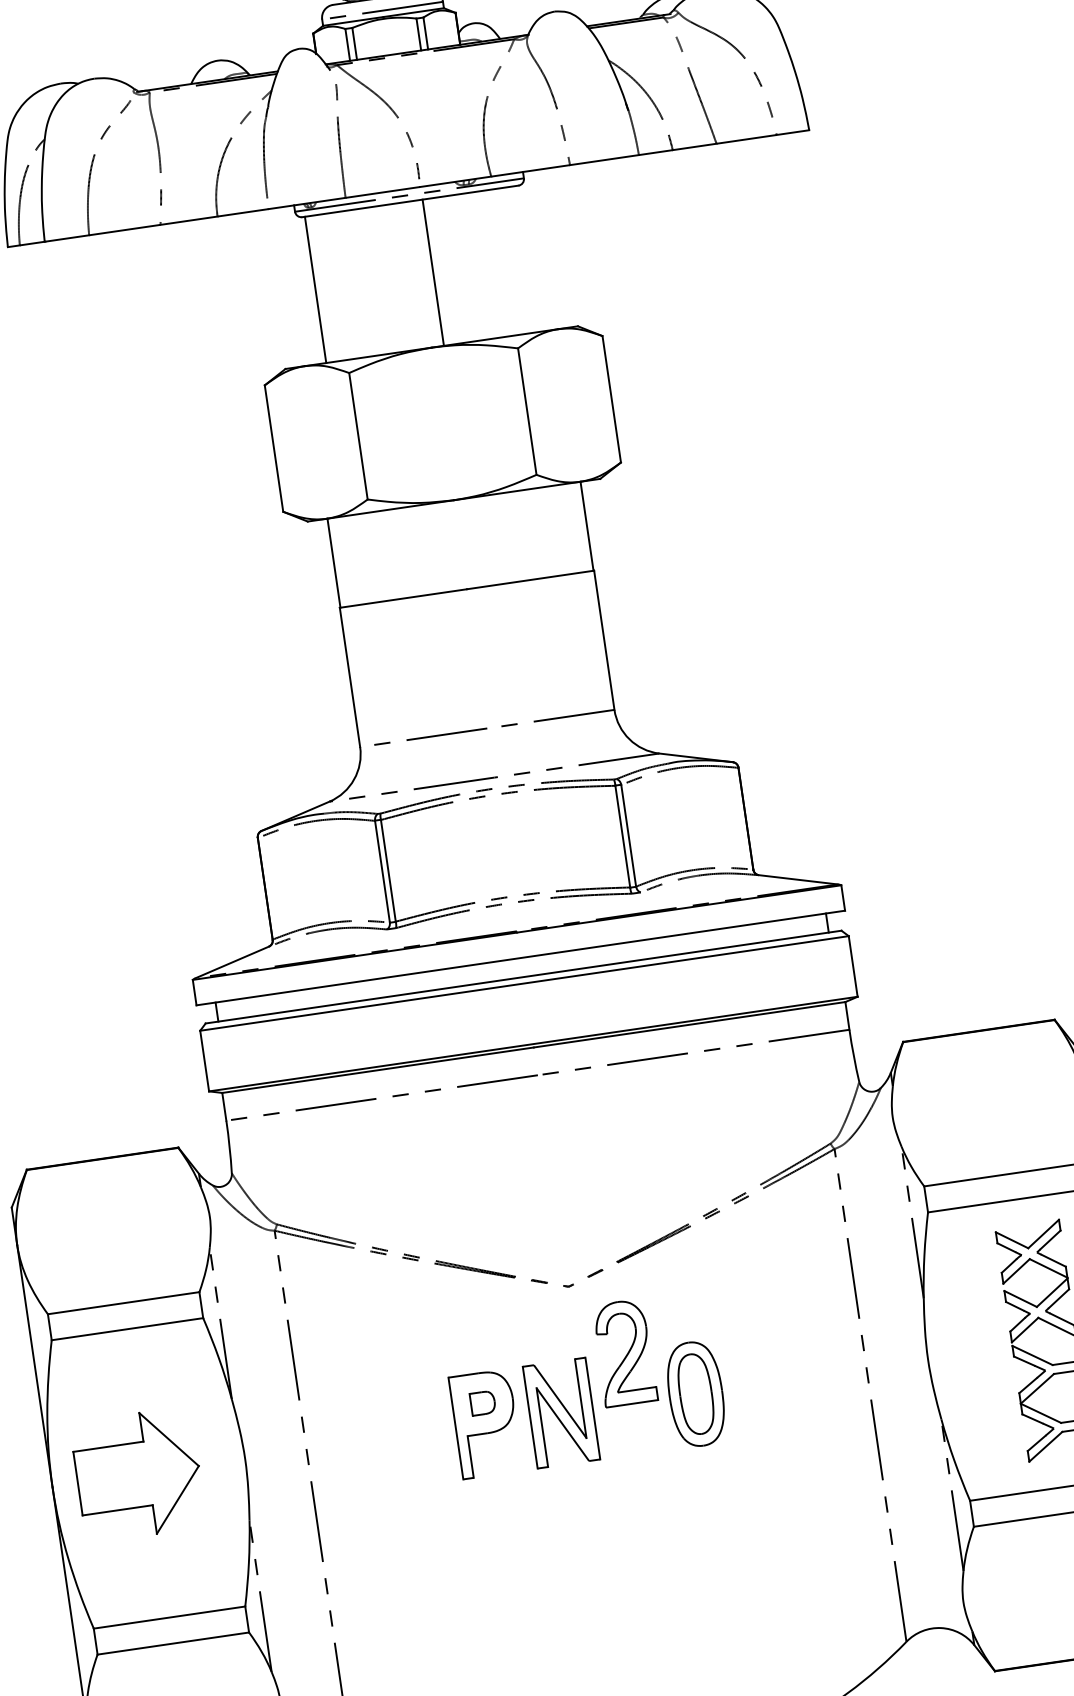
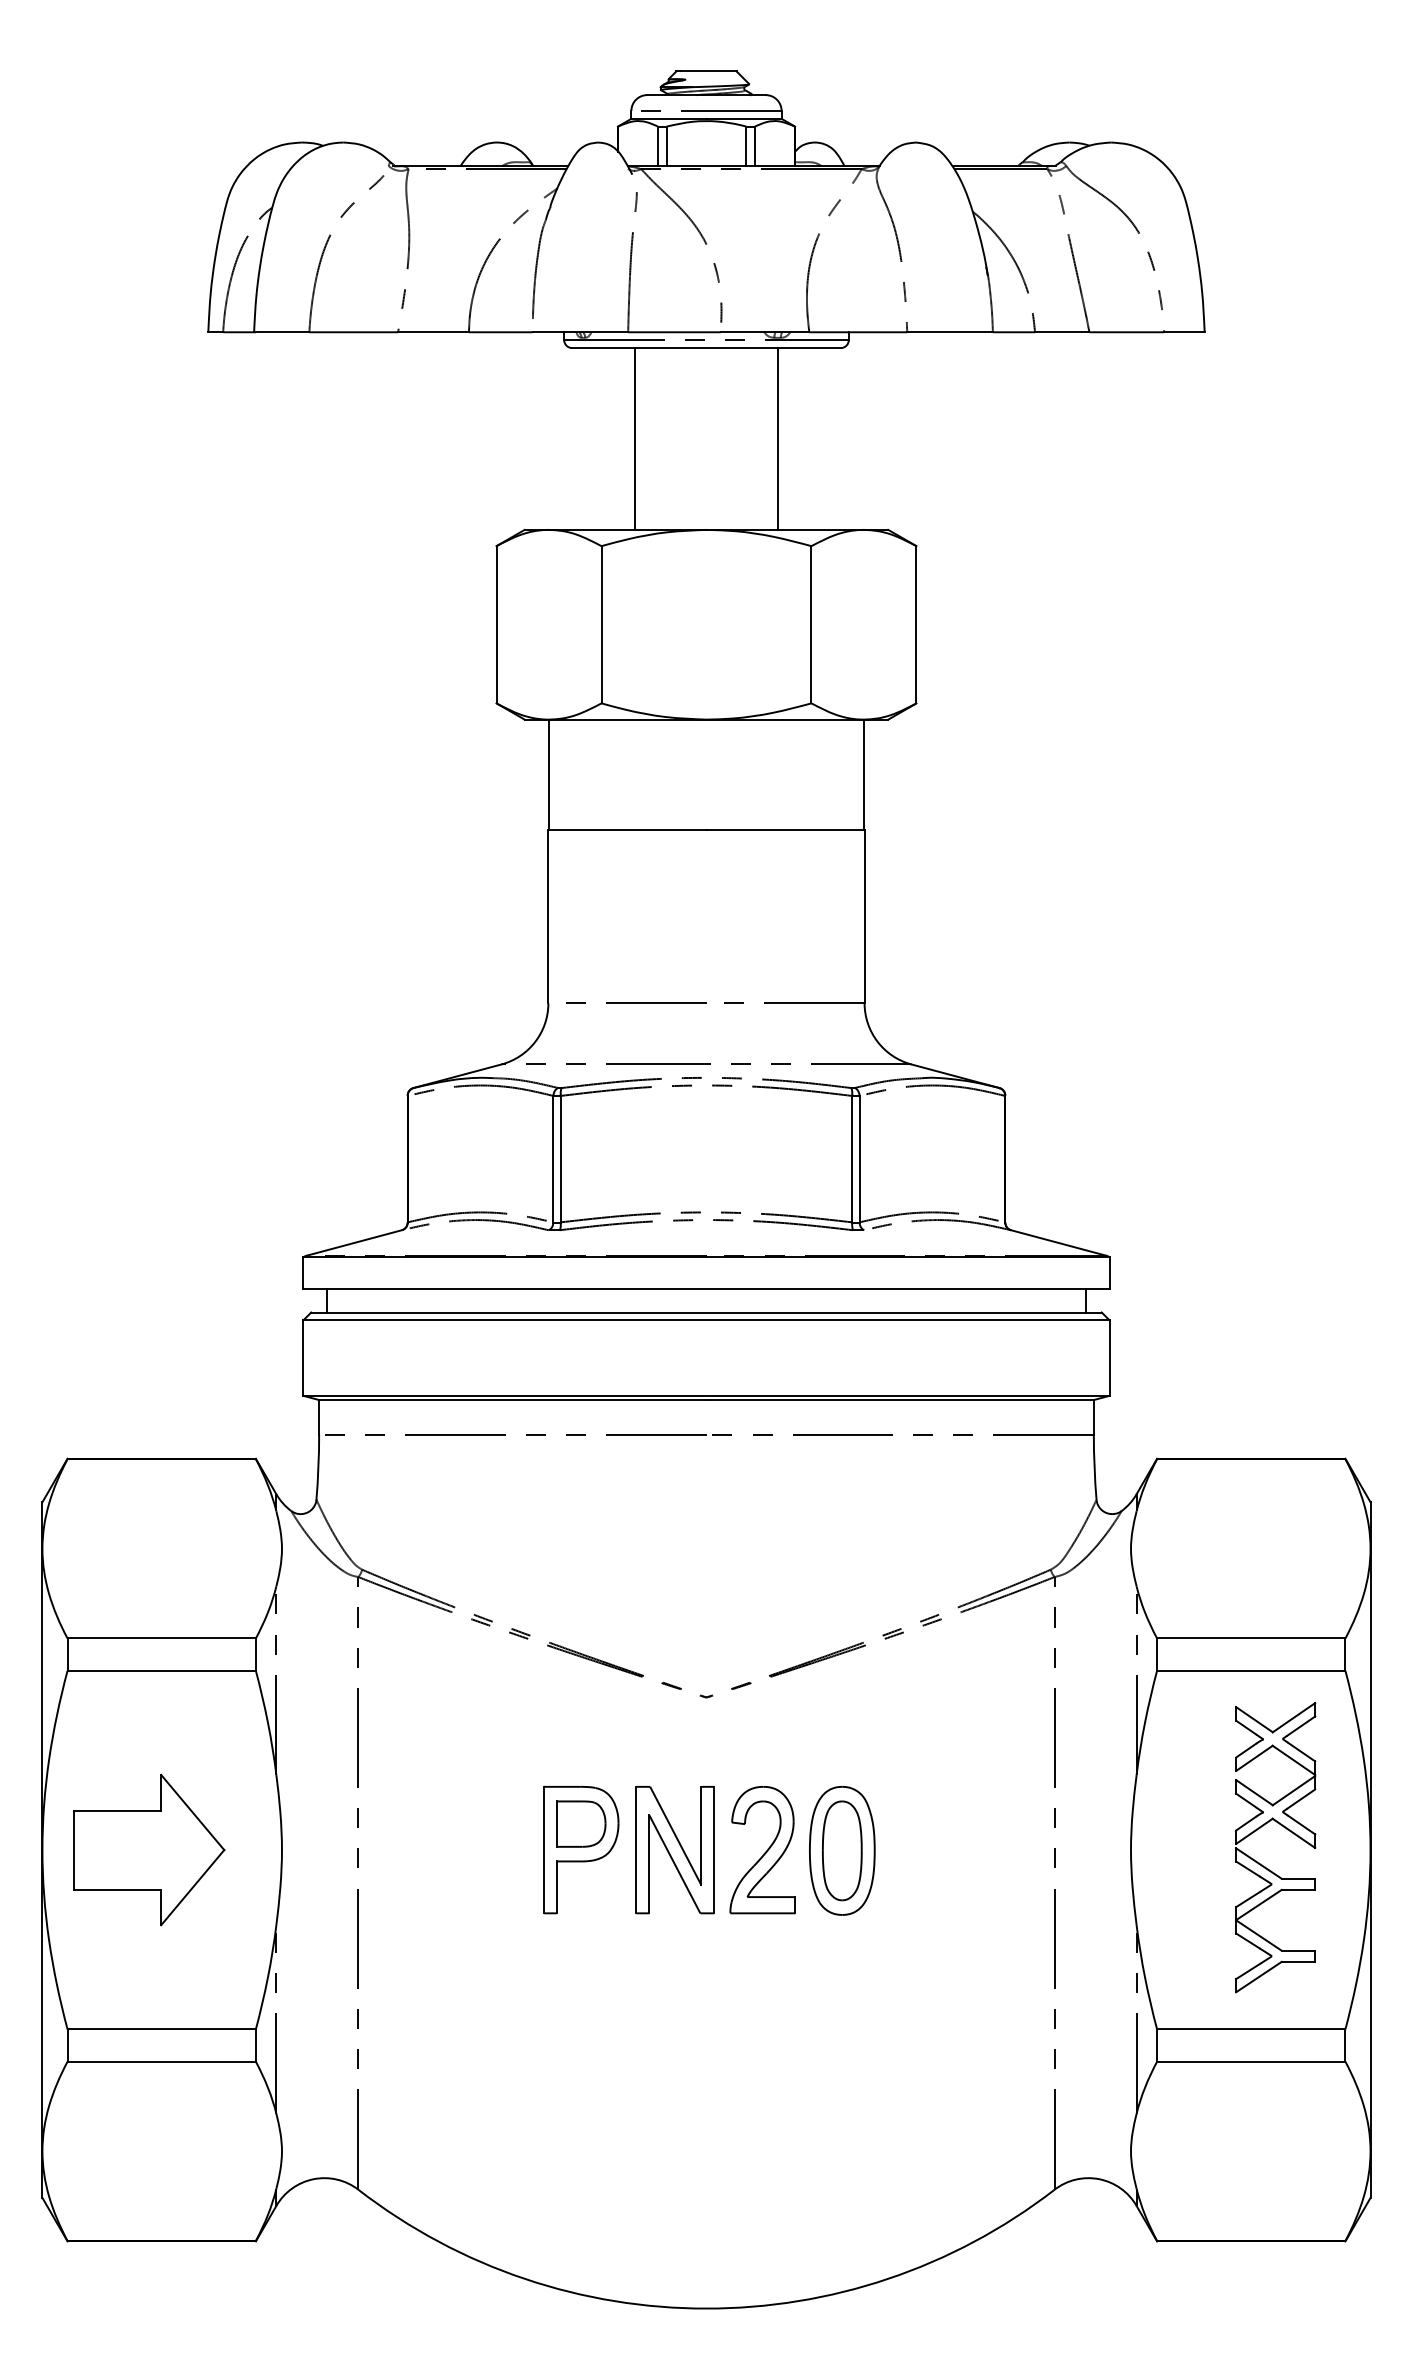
line: (433, 272) -> (777, 438), moved
line: (315, 289) -> (635, 438), moved
part: (624, 1353) -> (762, 1850), moved
part: (483, 1402) -> (581, 1823), size x1.67

